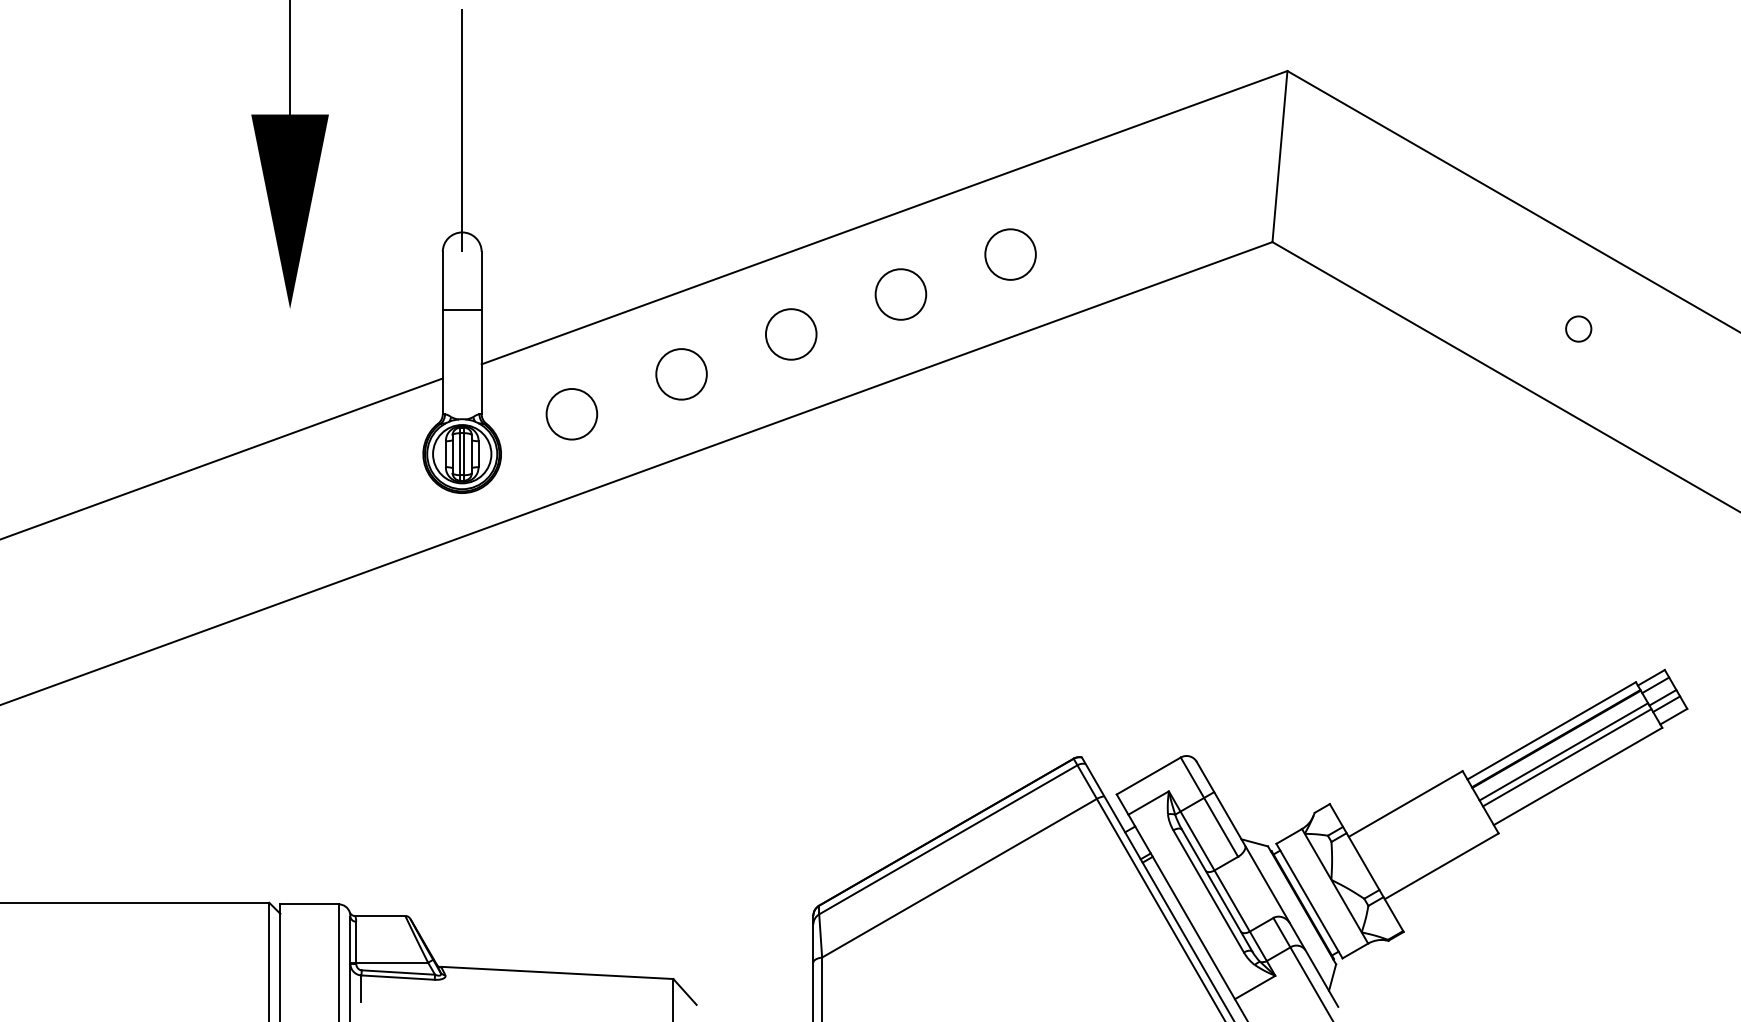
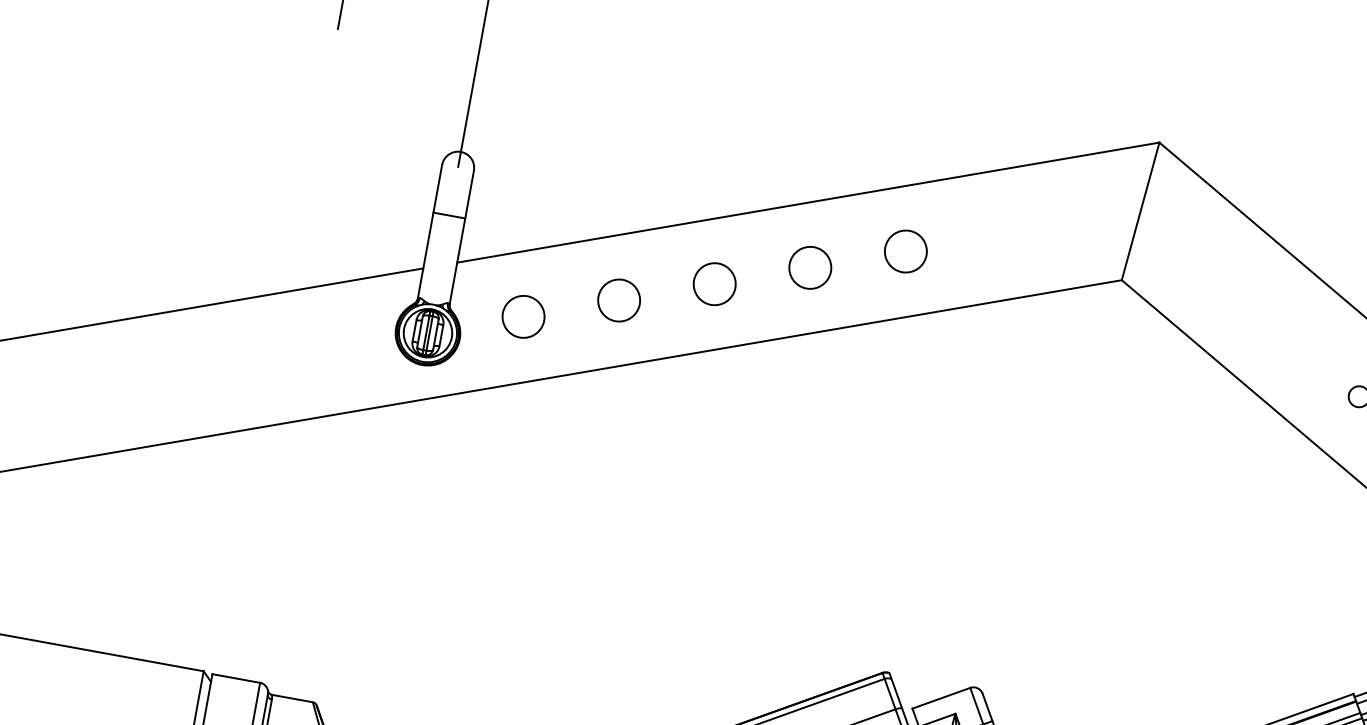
fill: (290, 211) -> (323, 109), removed

